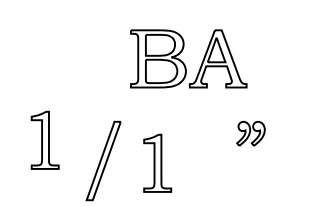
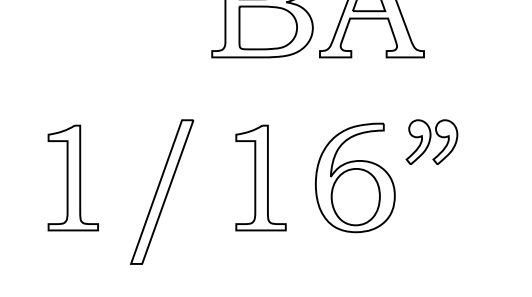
part: (44, 139) -> (72, 176), moved
part: (208, 152) -> (354, 176), added
part: (157, 162) -> (260, 176), moved

